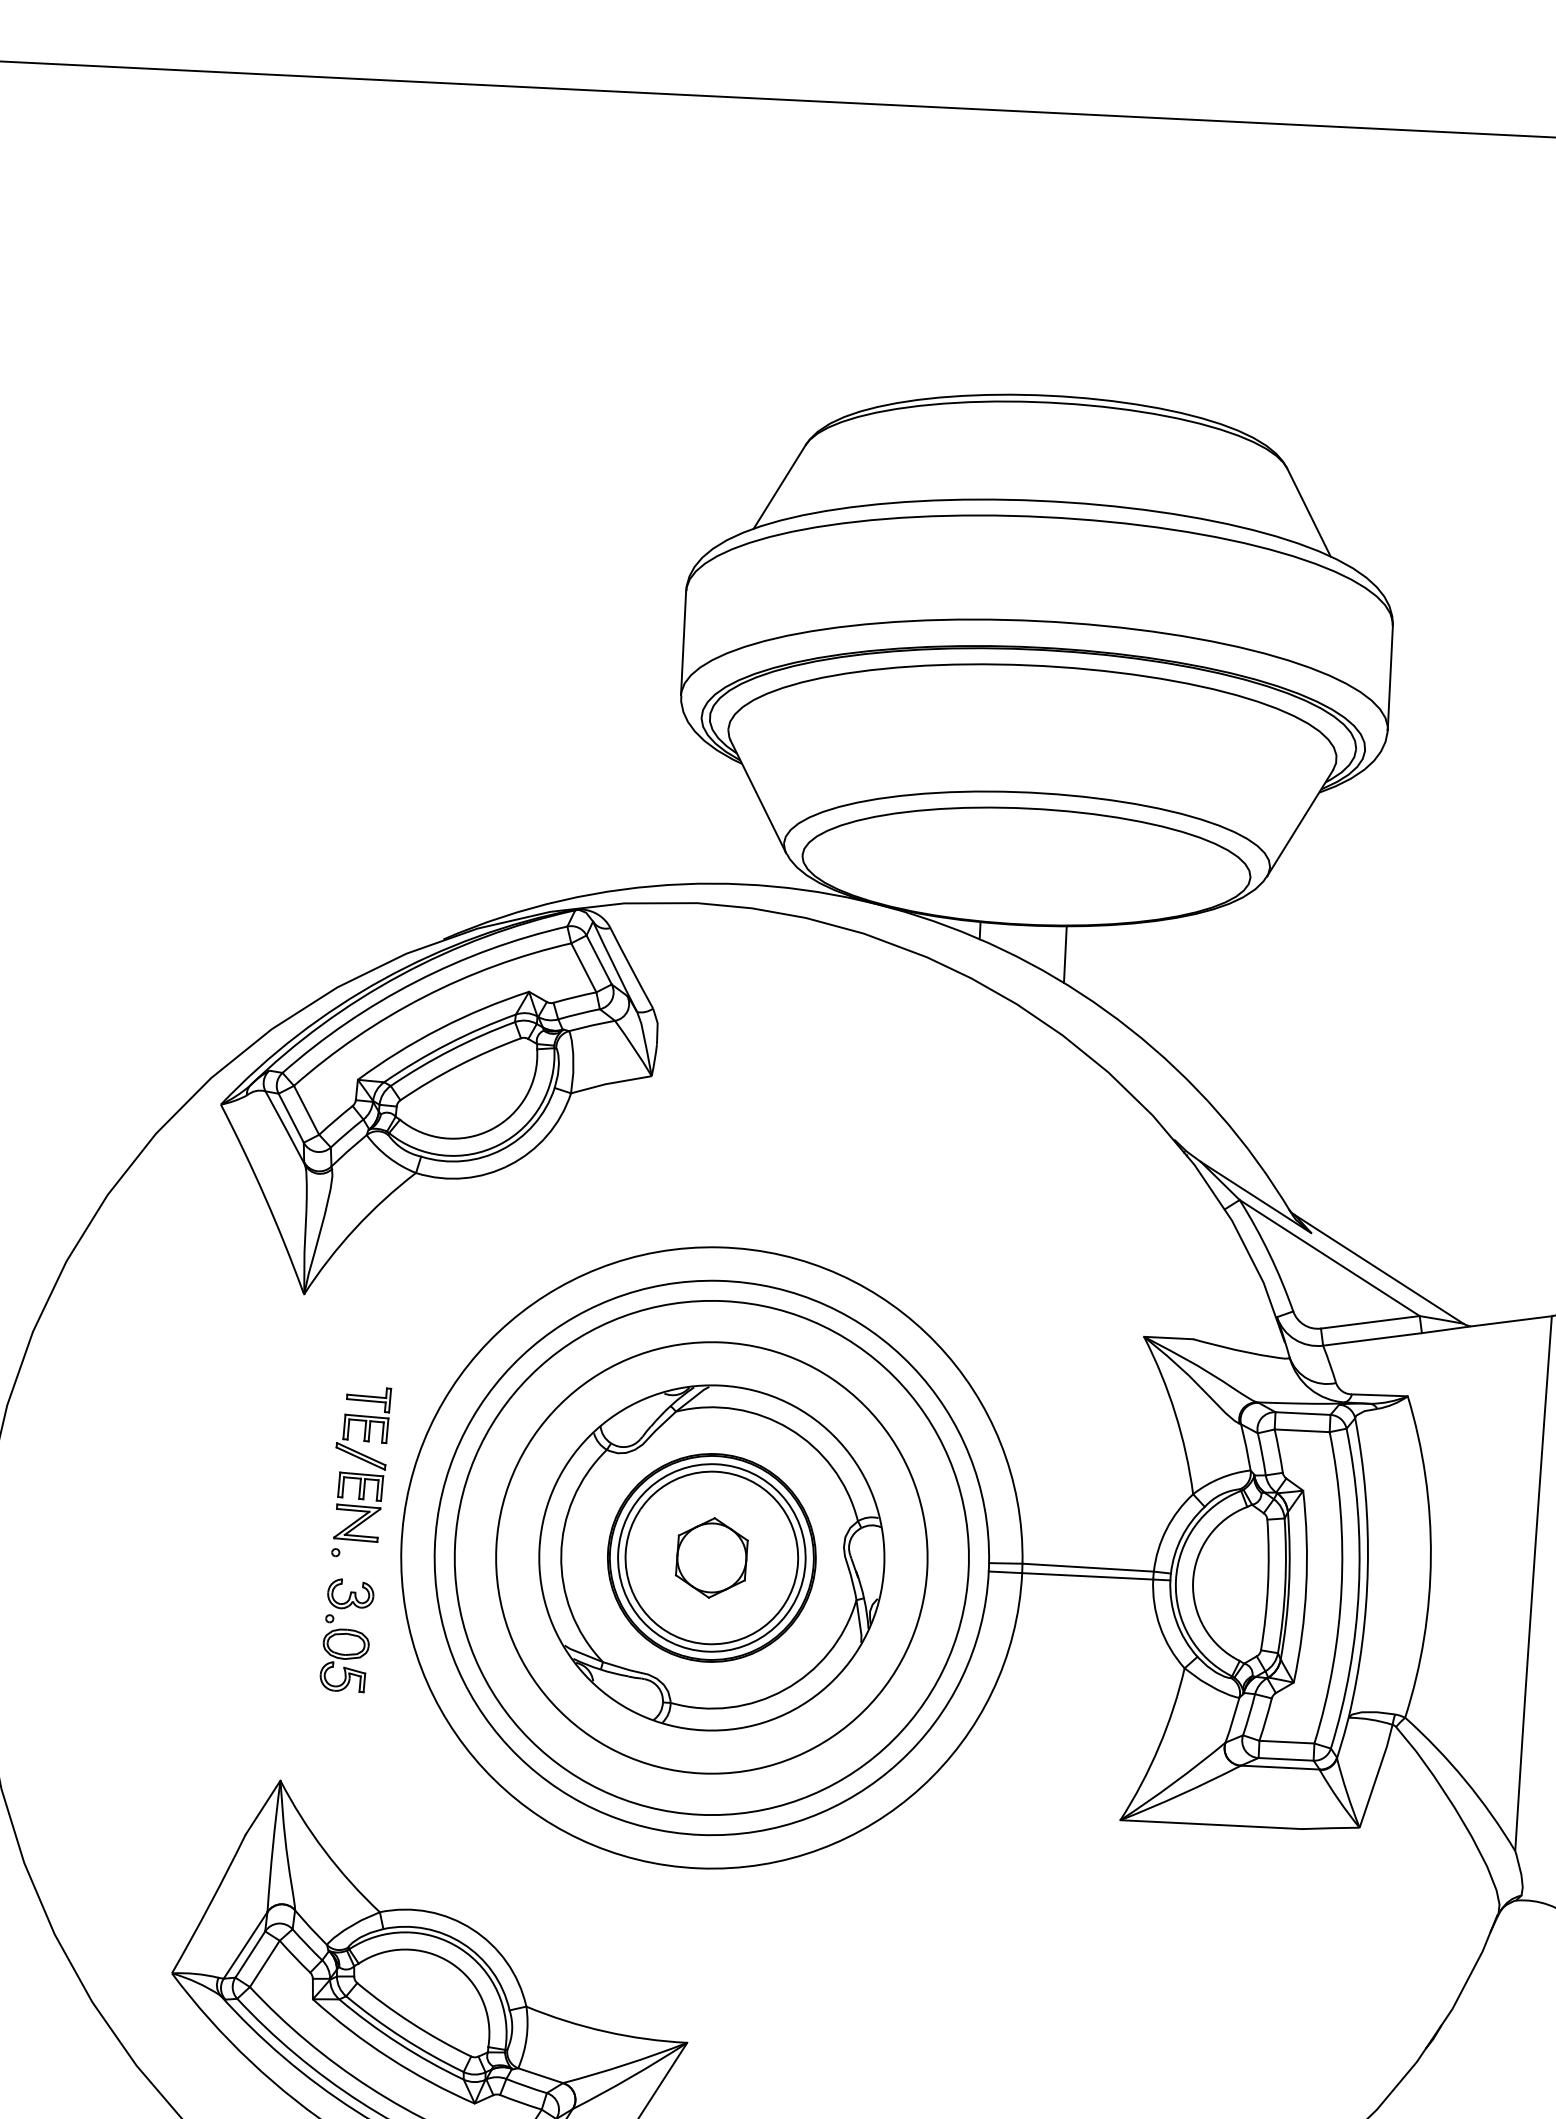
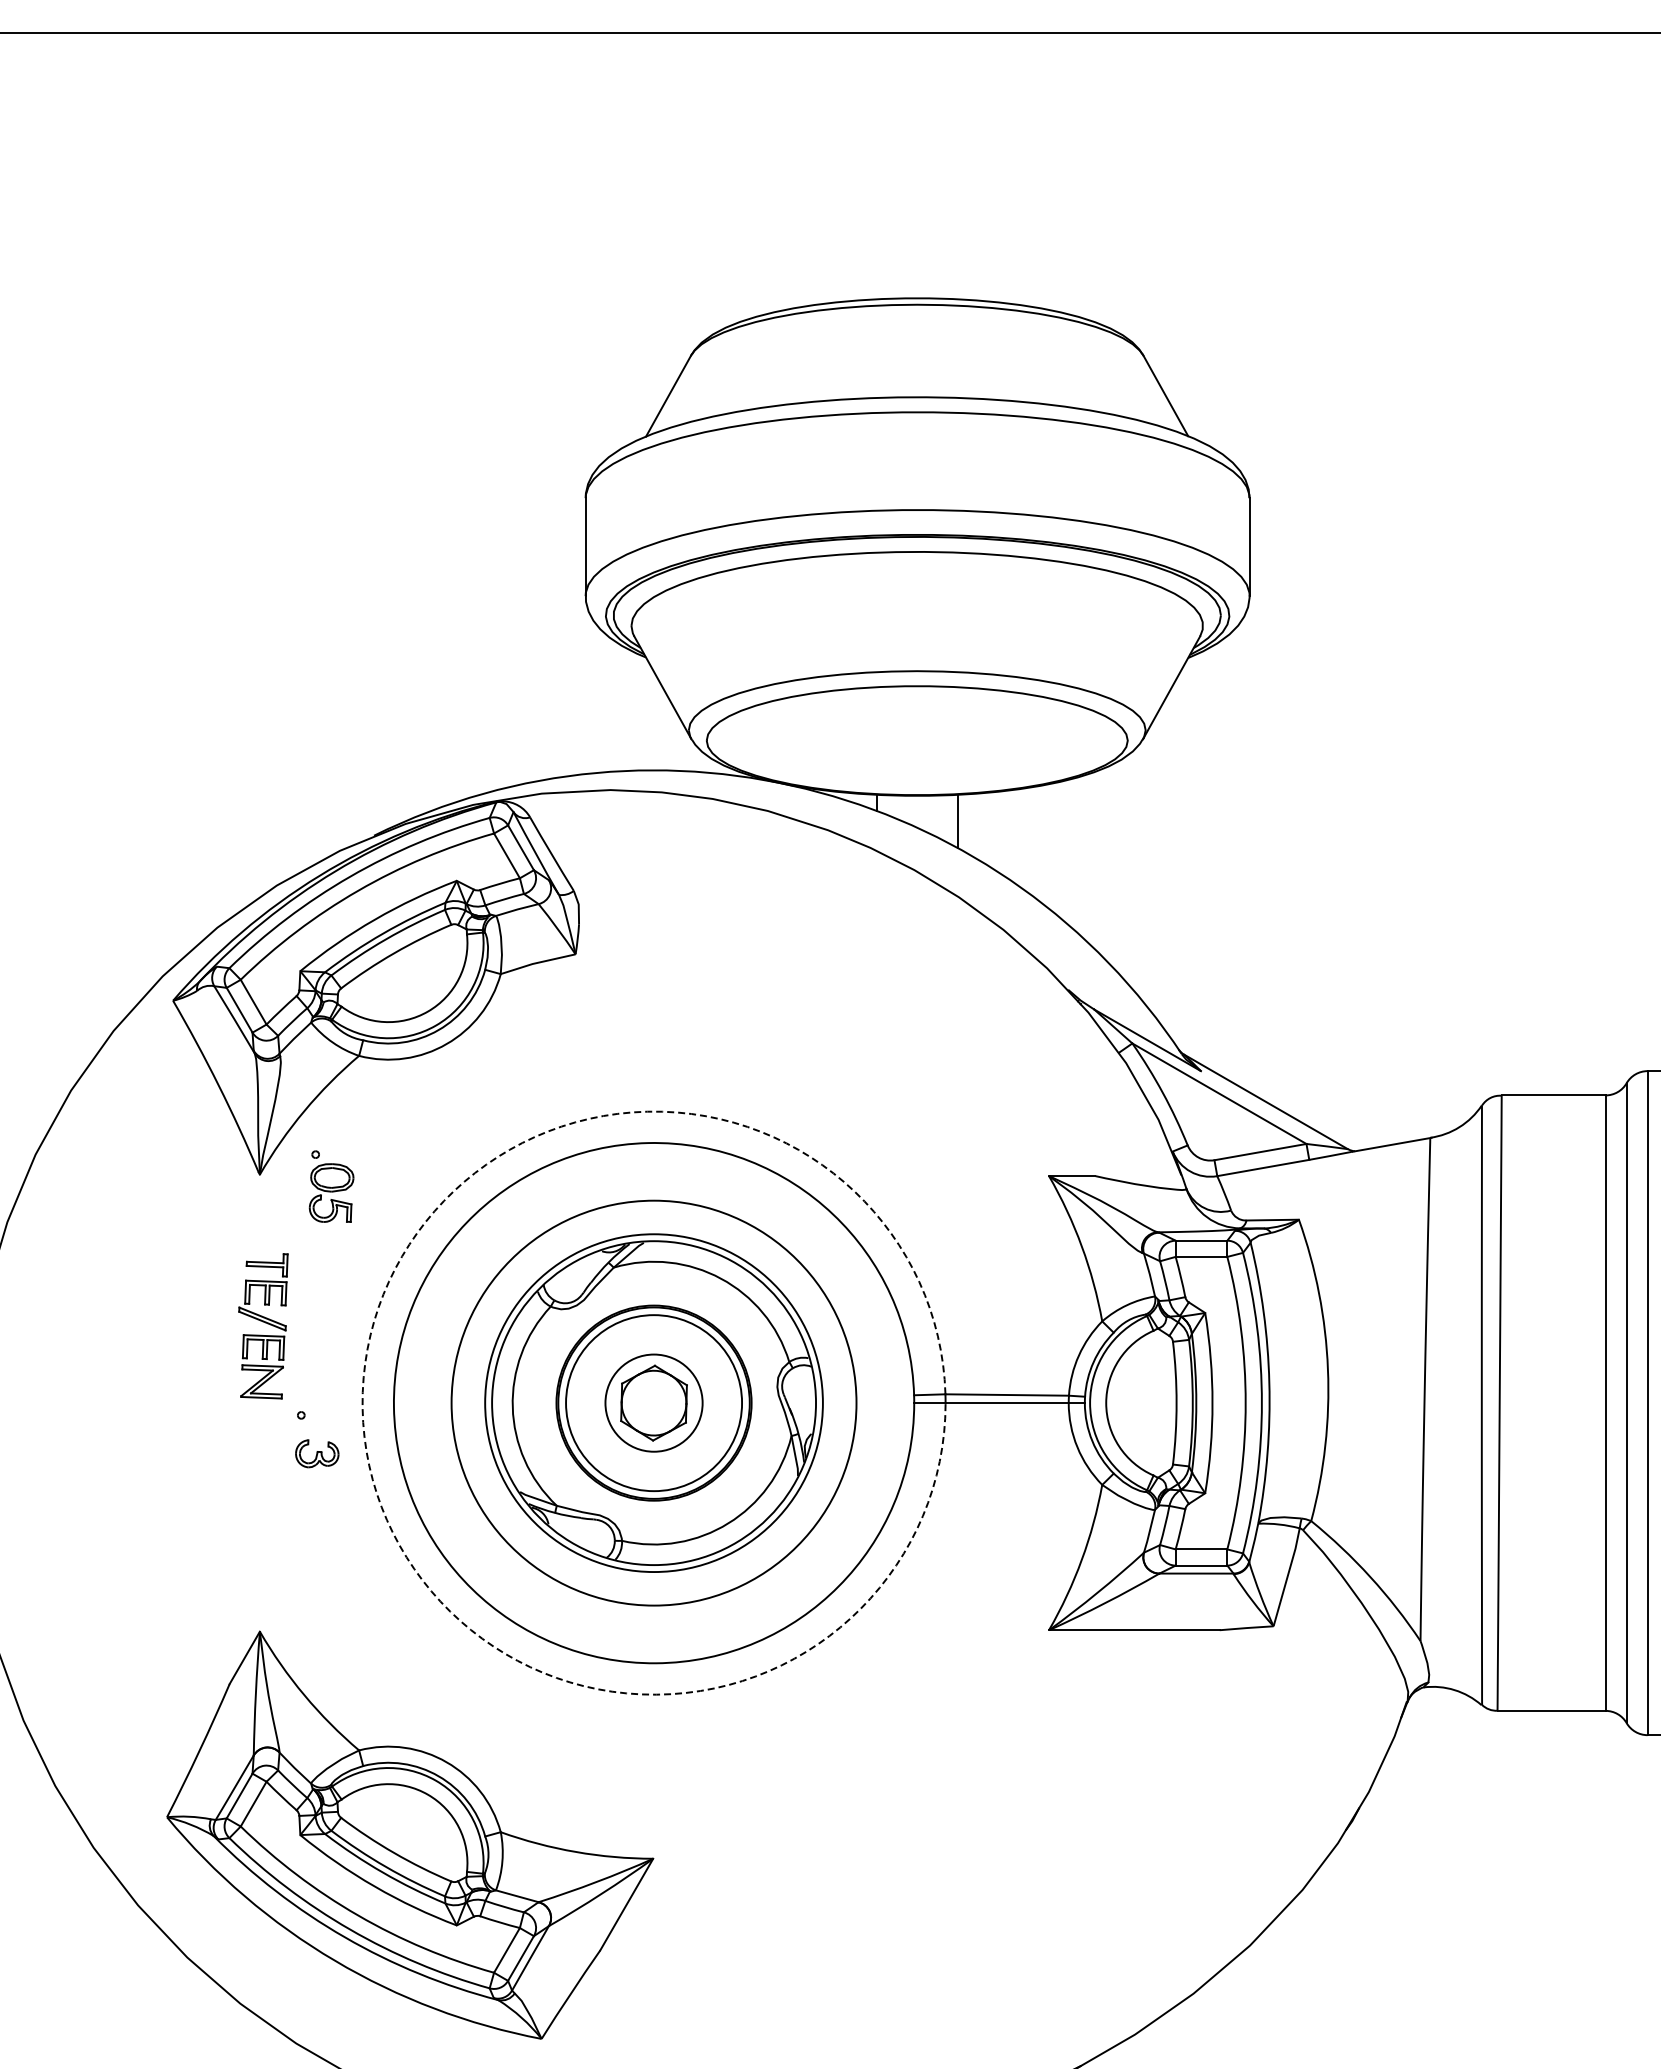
part: (361, 1464) -> (263, 1326), moved
arc: (401, 1547) -> (362, 1407), solid -> dashed
circle: (711, 1557) -> (653, 1402), size x0.7
circle: (712, 1558) -> (654, 1403), size x0.6
part: (344, 1653) -> (331, 1186), moved

